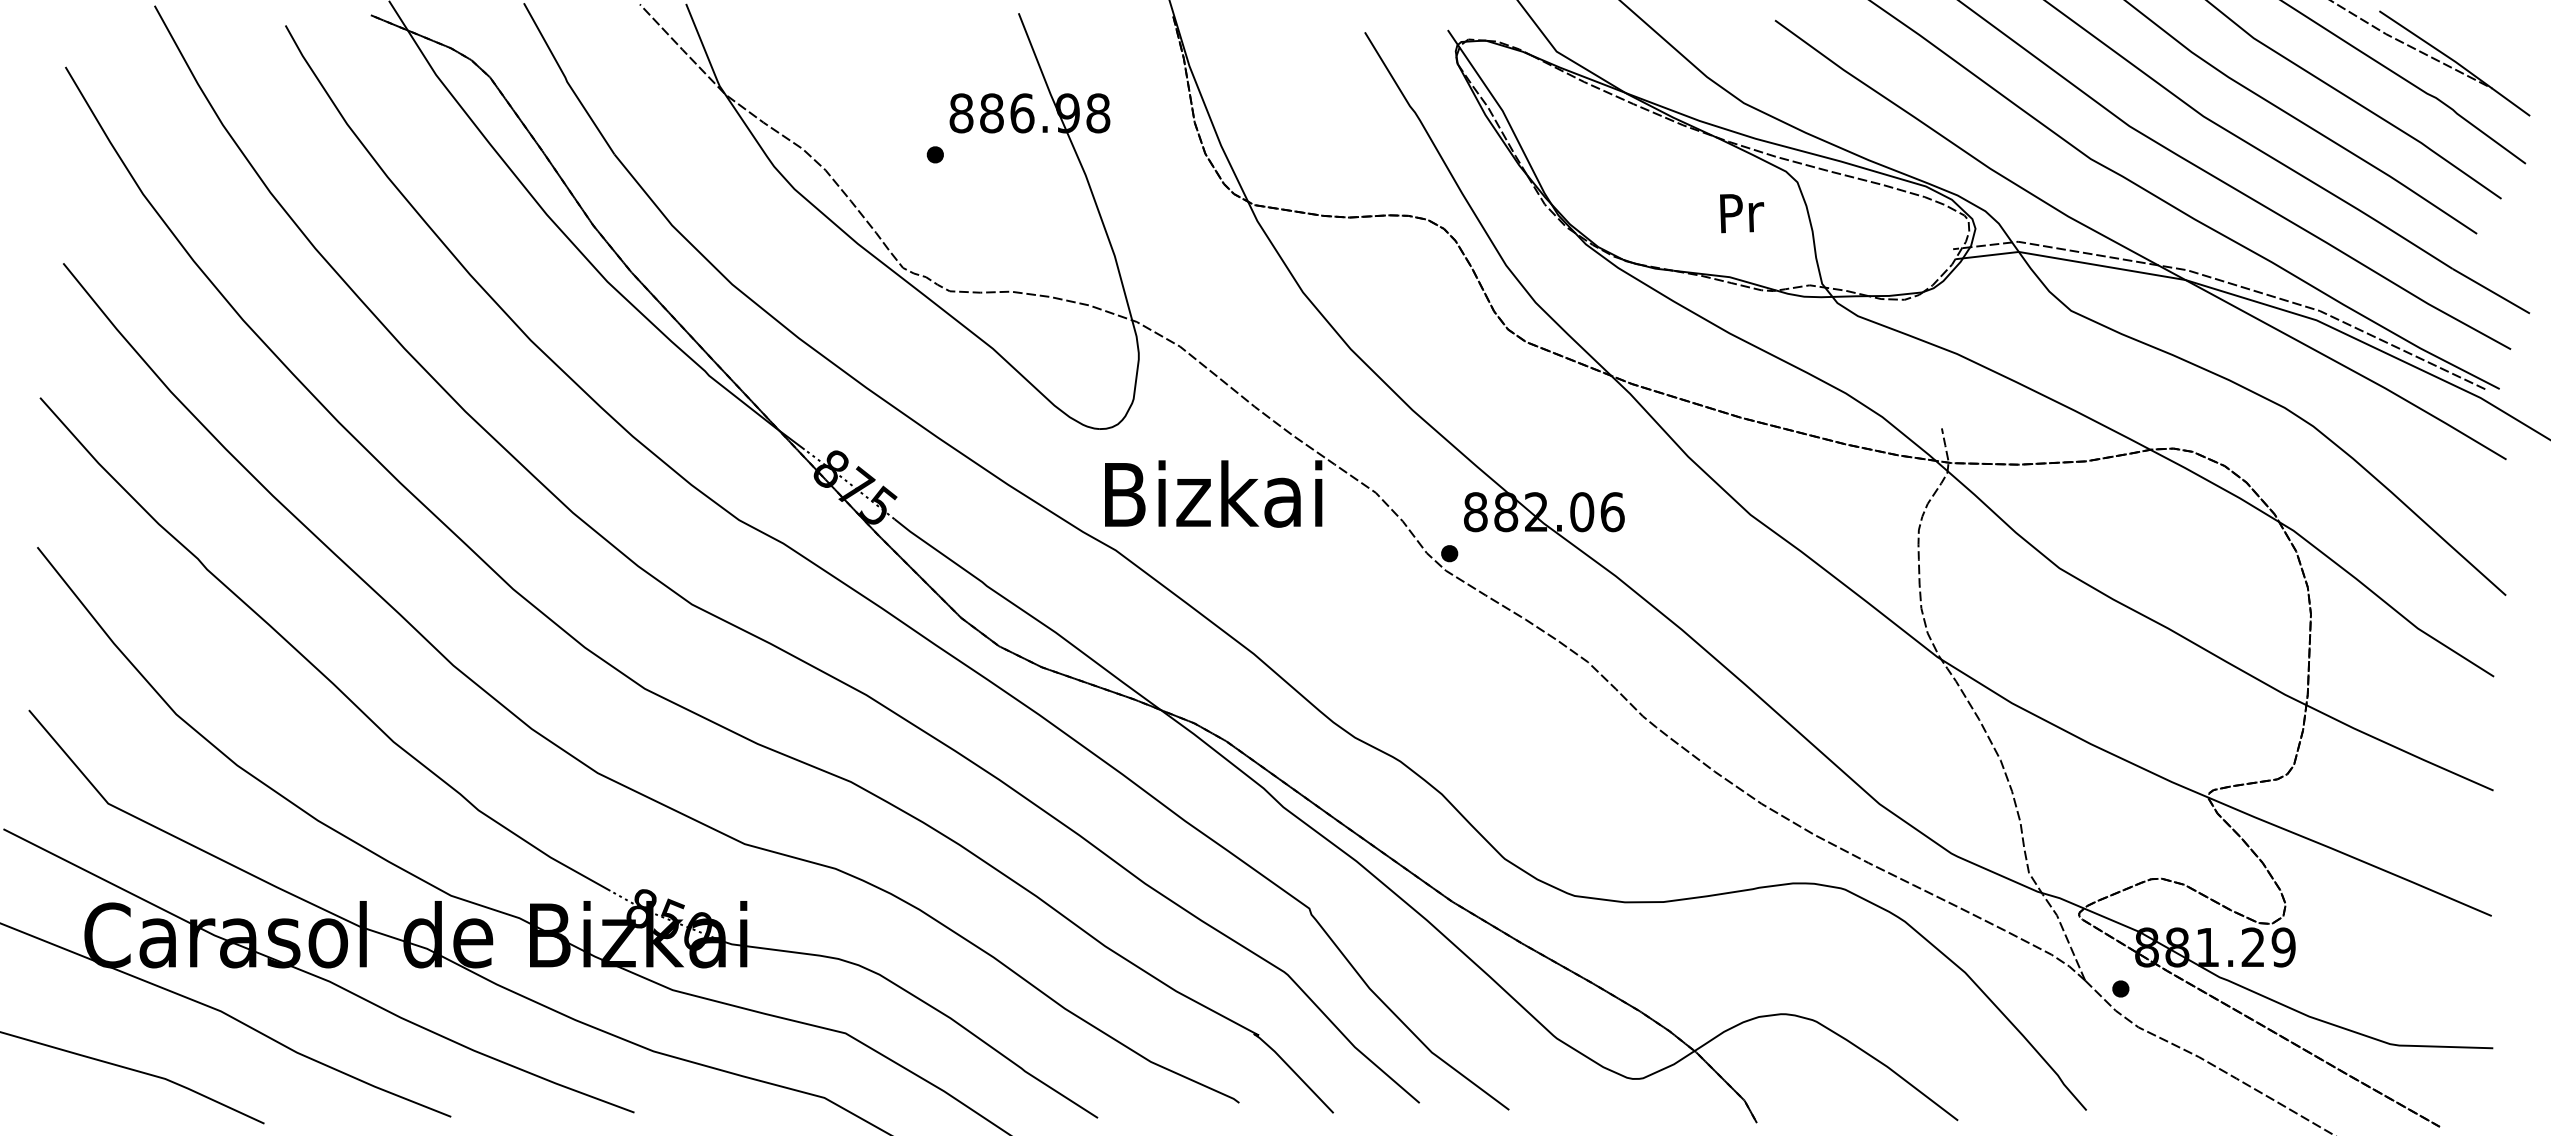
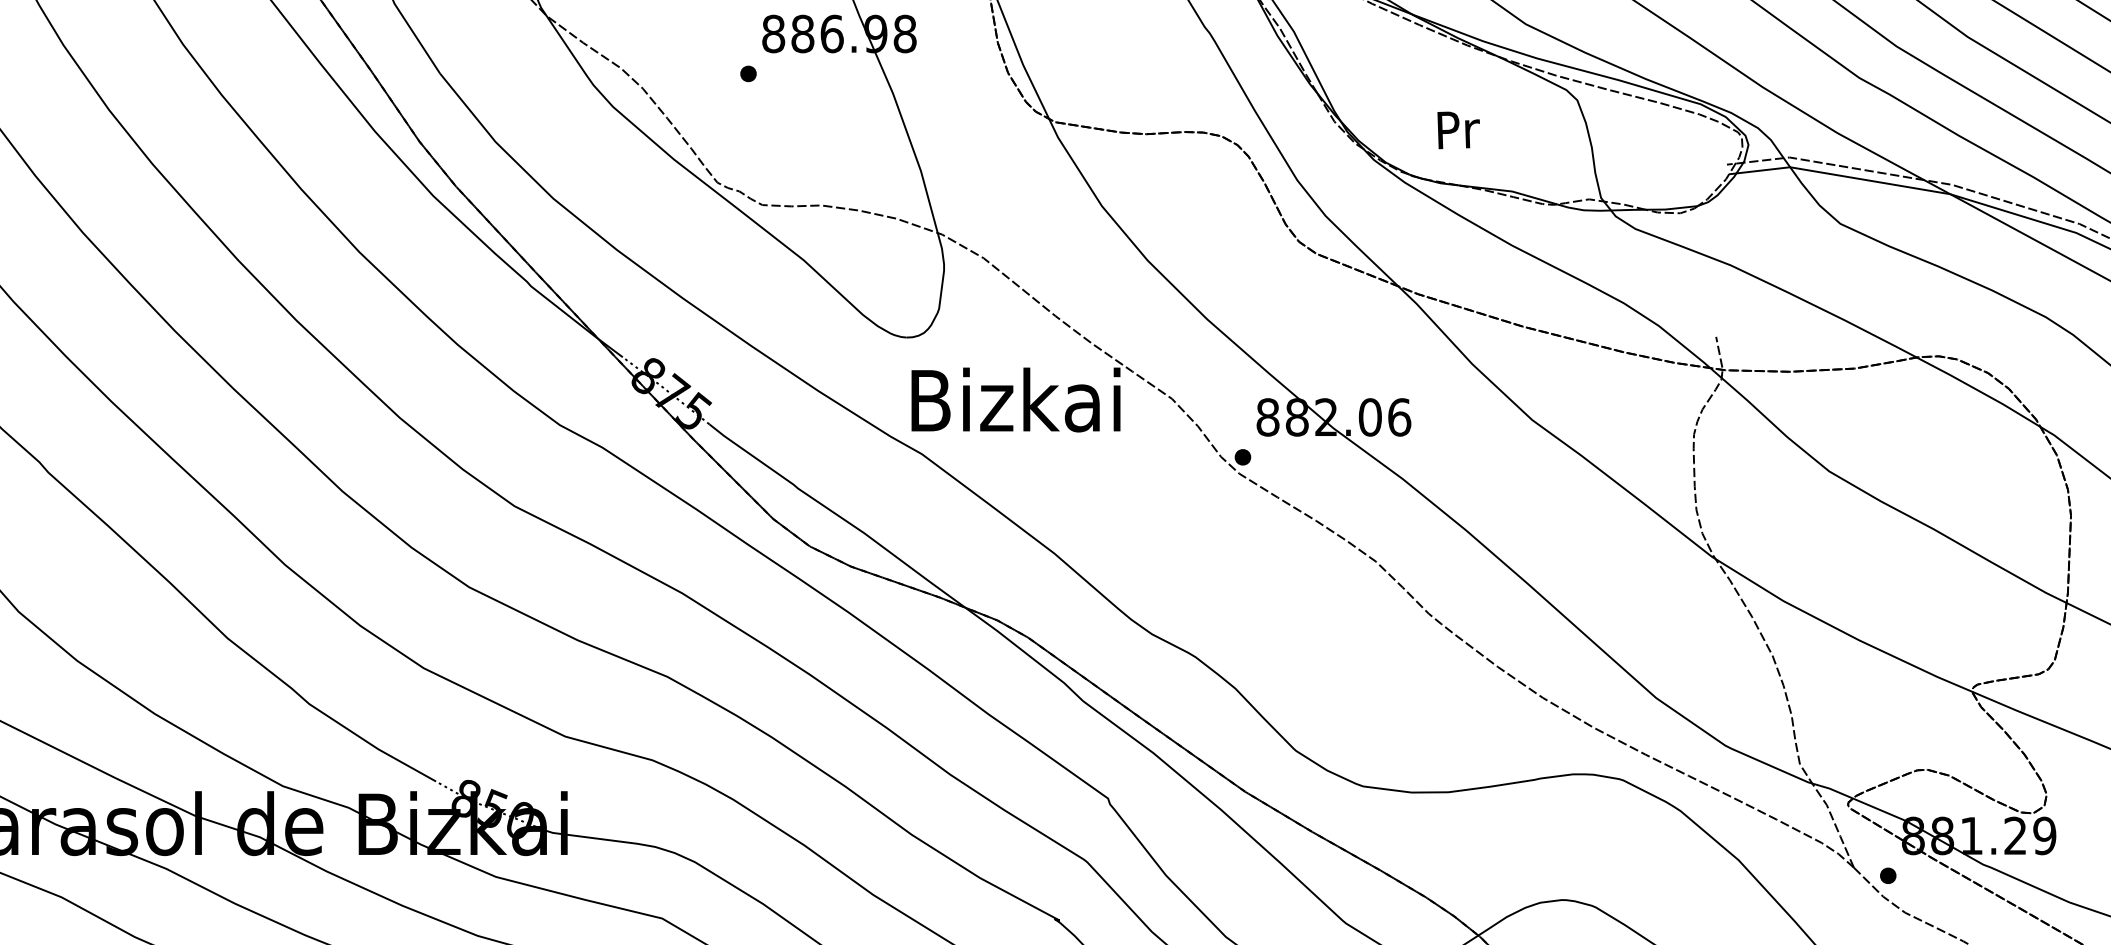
text: (1742, 213) -> (1459, 130), moved

